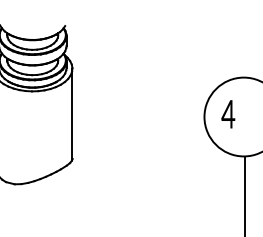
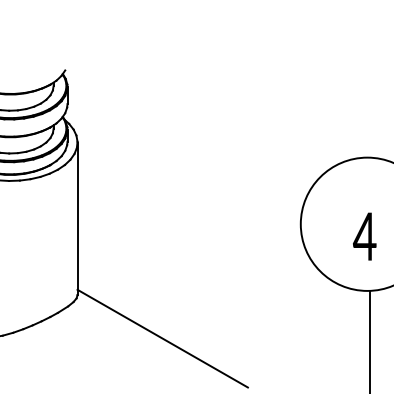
text: (228, 114) -> (365, 236), moved
line: (122, 184) -> (162, 338), added

